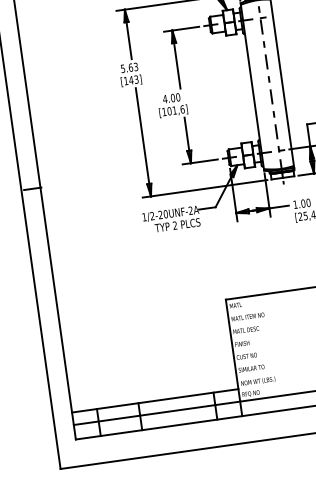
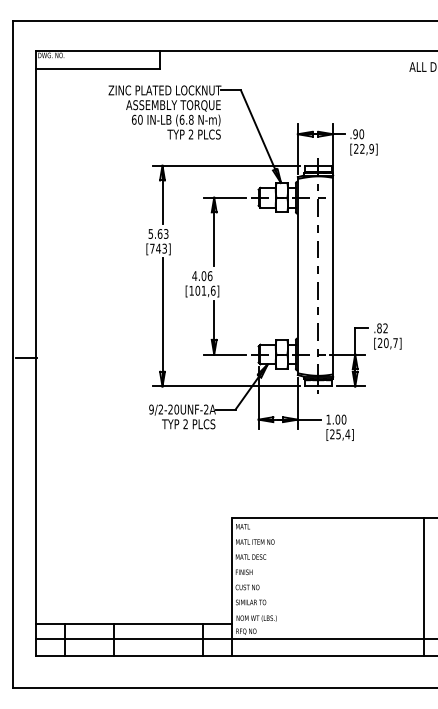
text: (126, 80) -> (152, 248), [143] -> [743]
text: (178, 96) -> (210, 275), 4.00 -> 4.06
text: (144, 217) -> (151, 409), 1/2-20UNF-2A -> 9/2-20UNF-2A

